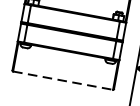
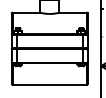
line: (64, 80) -> (50, 84), dashed -> solid

